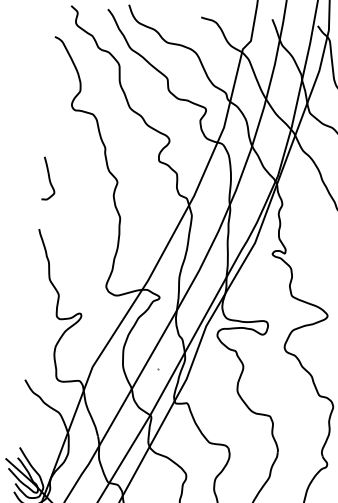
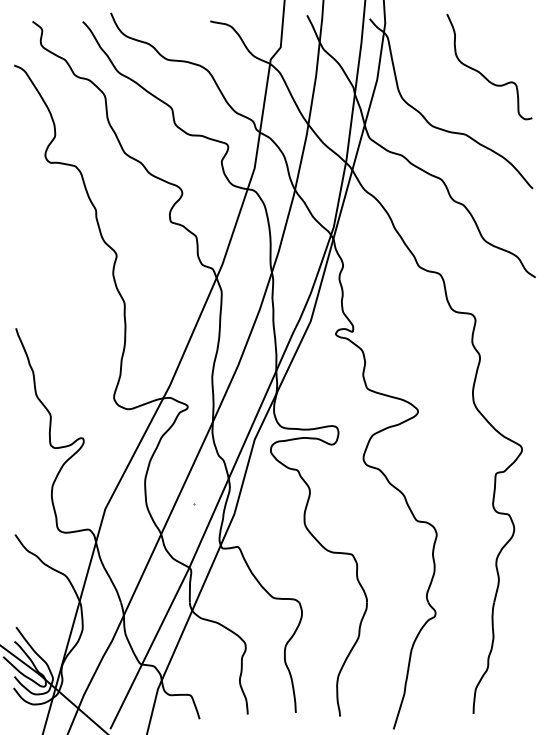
curve: (49, 178) -> (23, 258), removed

